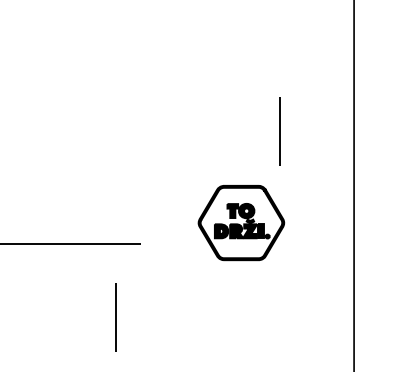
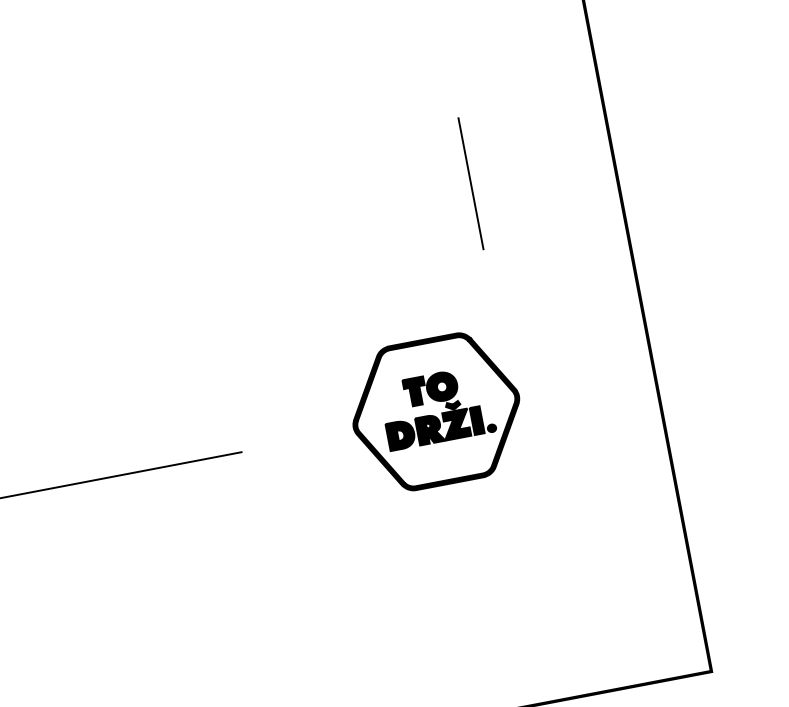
part: (241, 223) -> (436, 412), moved
line: (115, 317) -> (220, 604), removed

